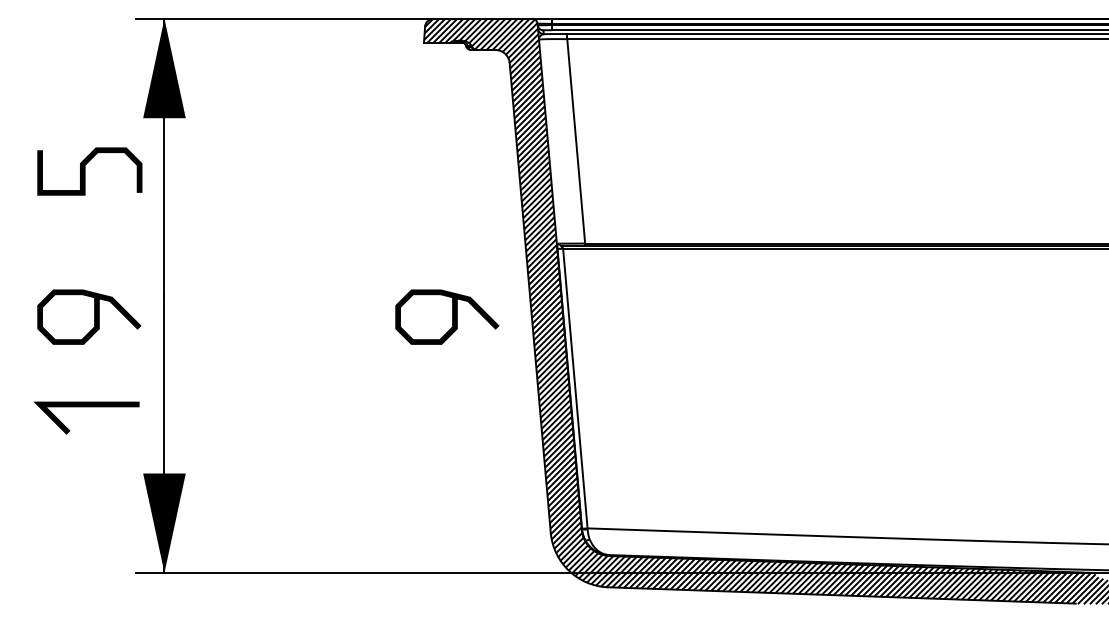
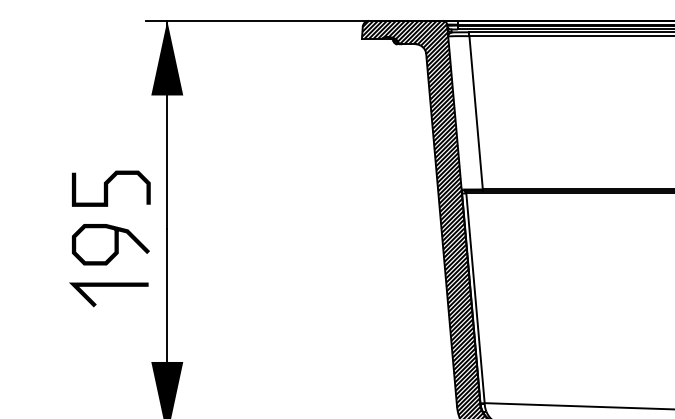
curve: (85, 171) -> (108, 188), moved
curve: (452, 316) -> (383, 244), removed
line: (86, 407) -> (108, 286), moved

